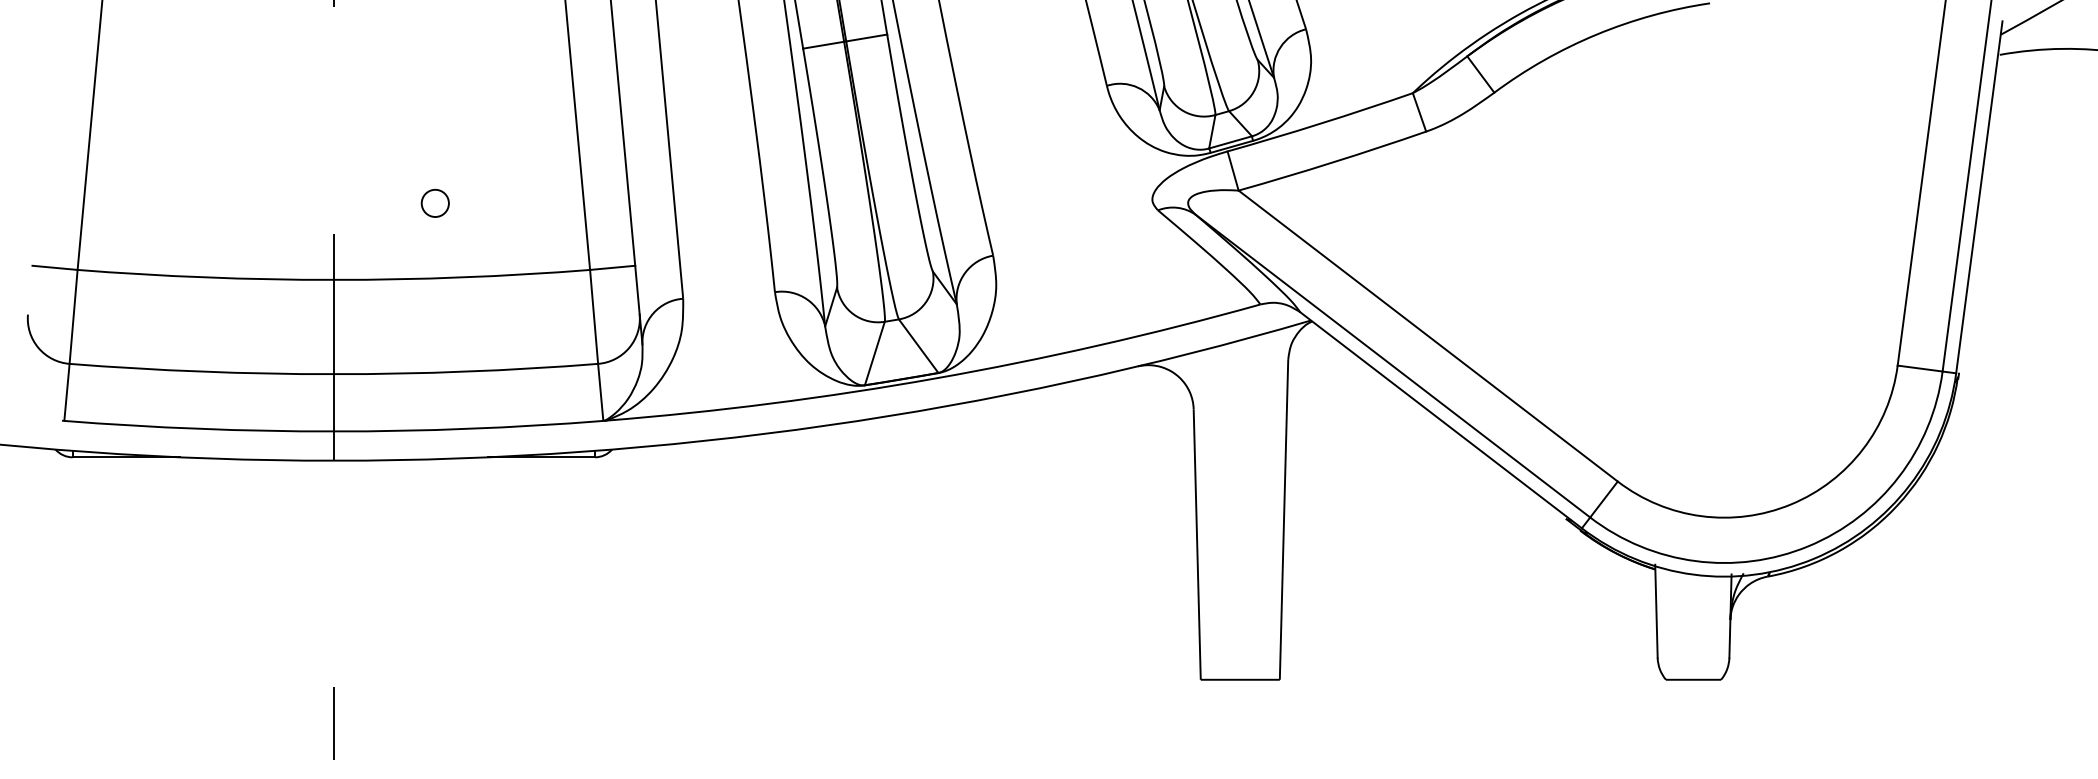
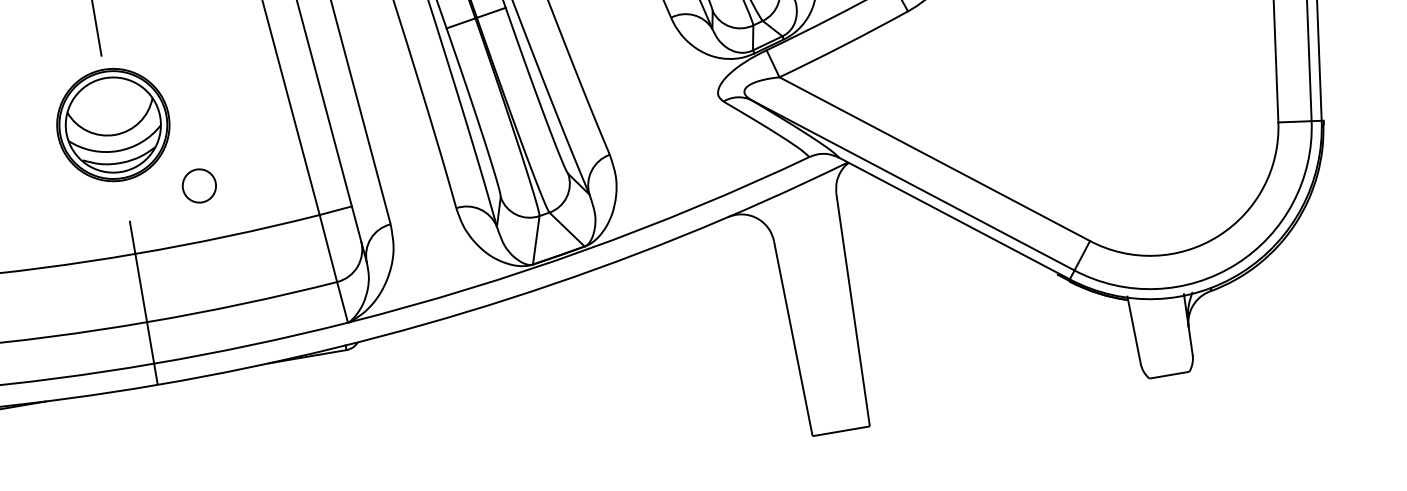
part: (333, 101) -> (113, 124), added
circle: (435, 203) -> (199, 186), size x1.67

